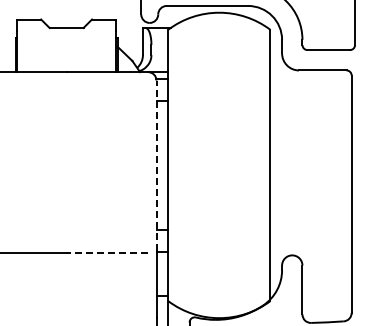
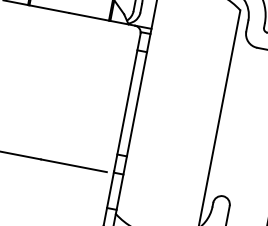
line: (156, 165) -> (127, 102), dashed -> solid
line: (107, 253) -> (74, 165), dashed -> solid

